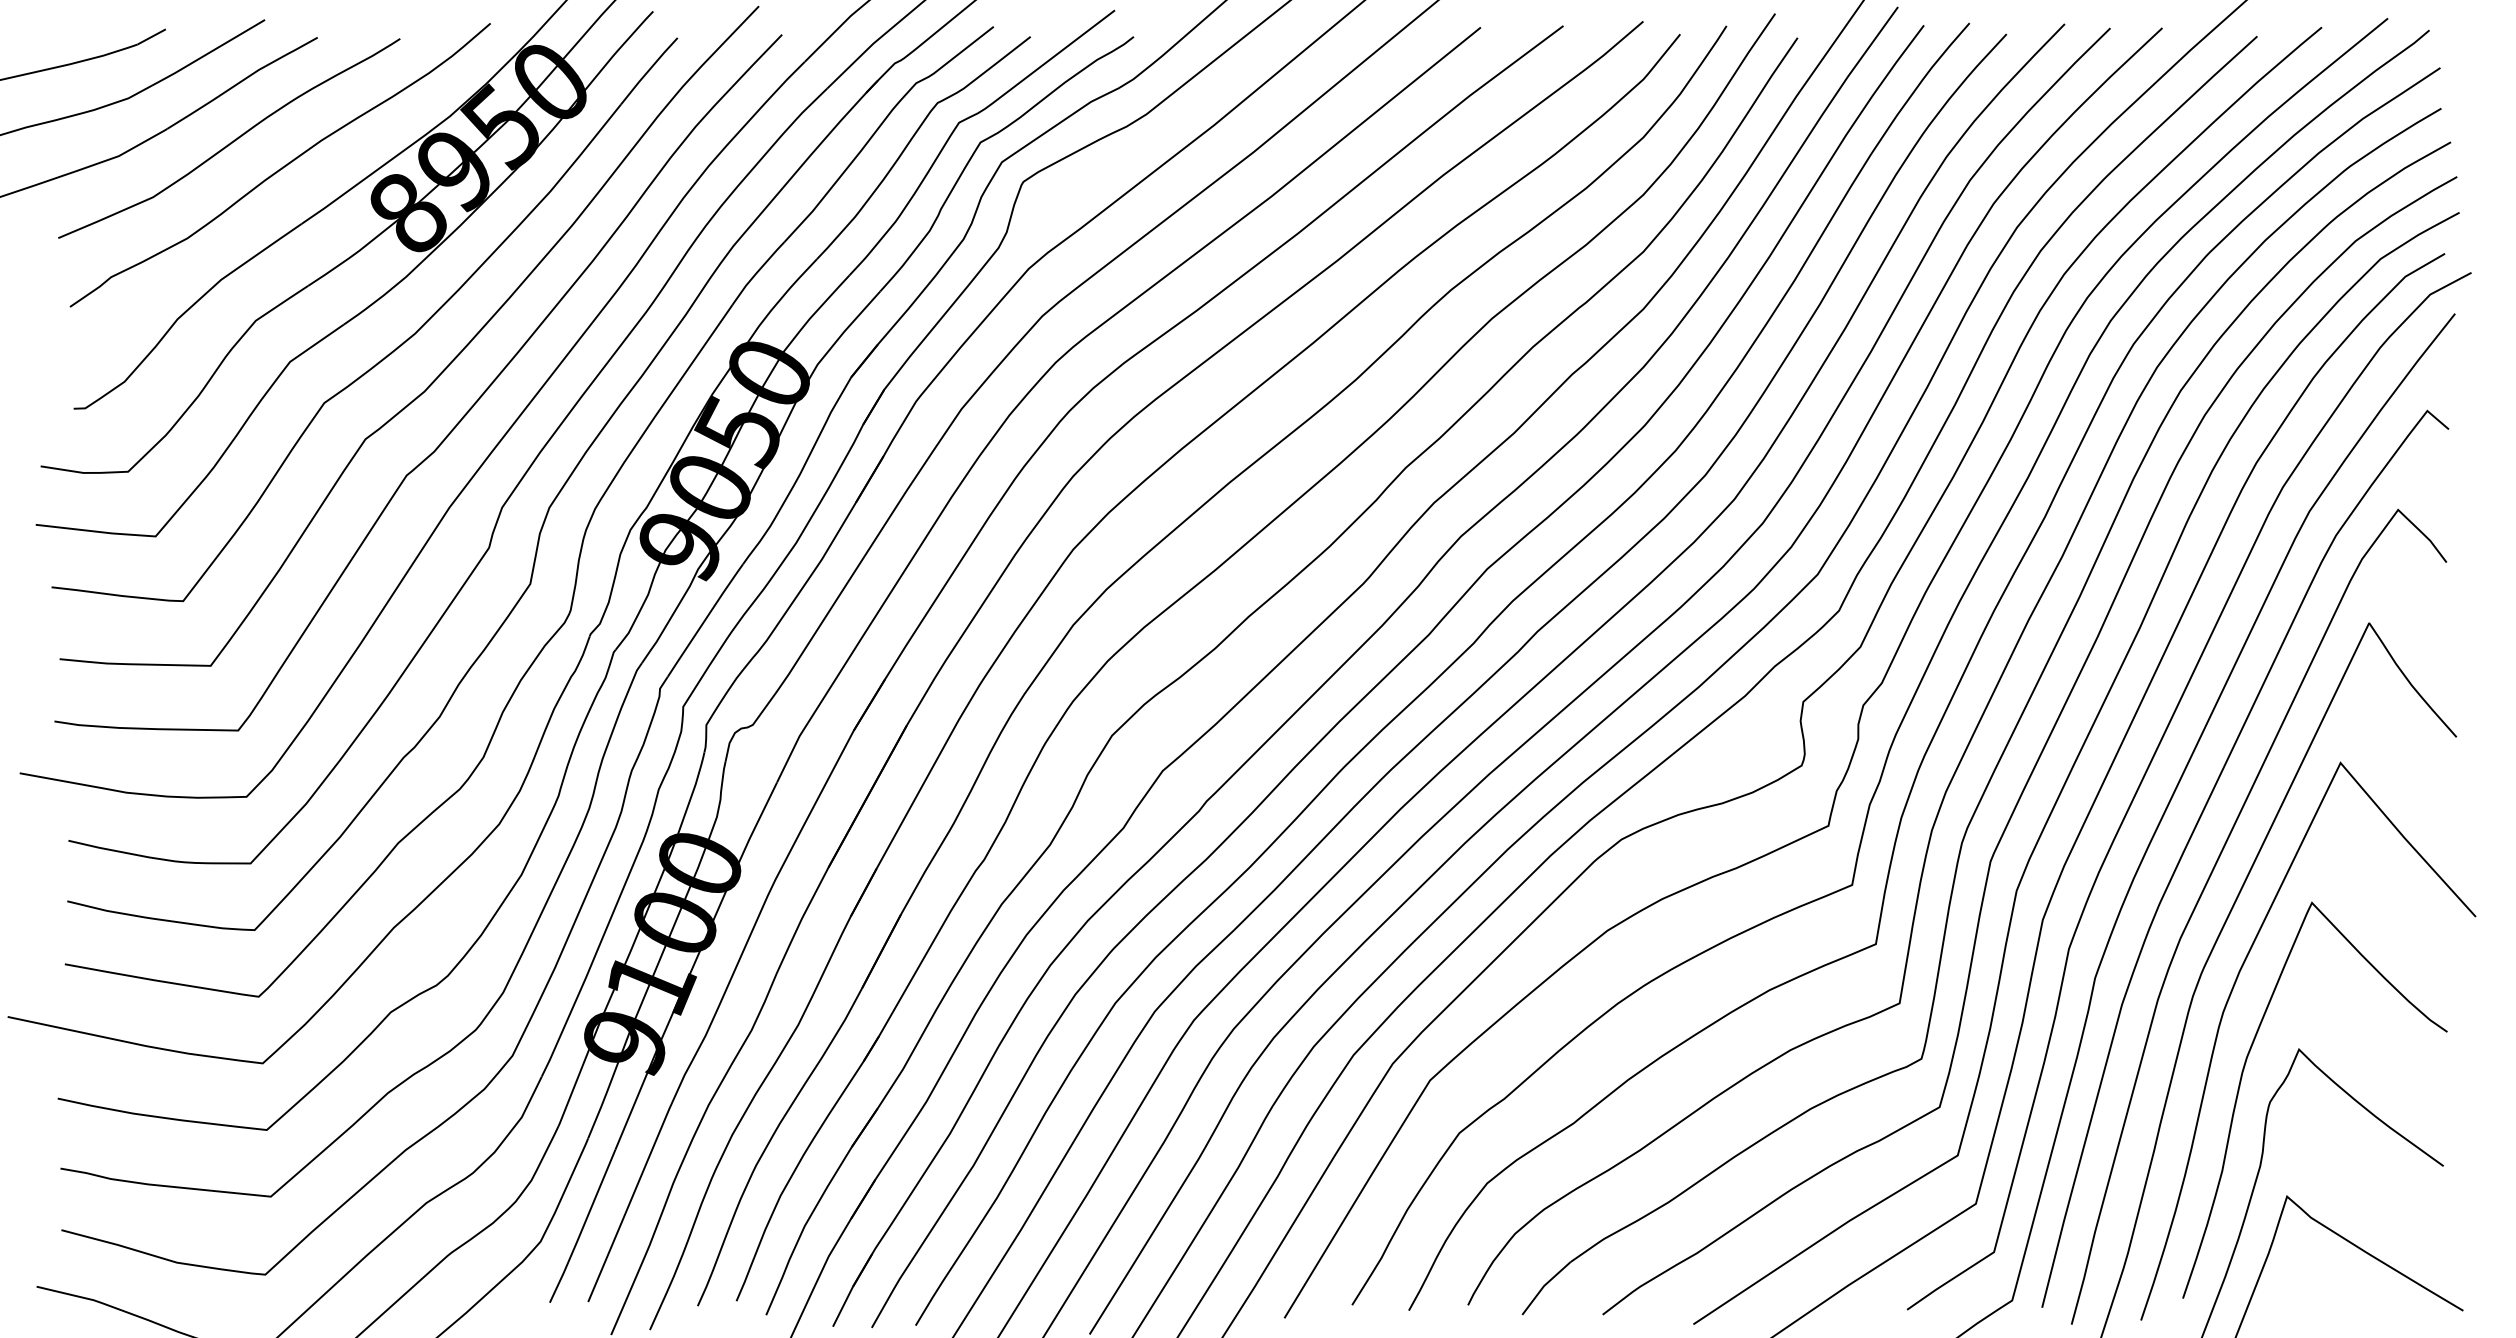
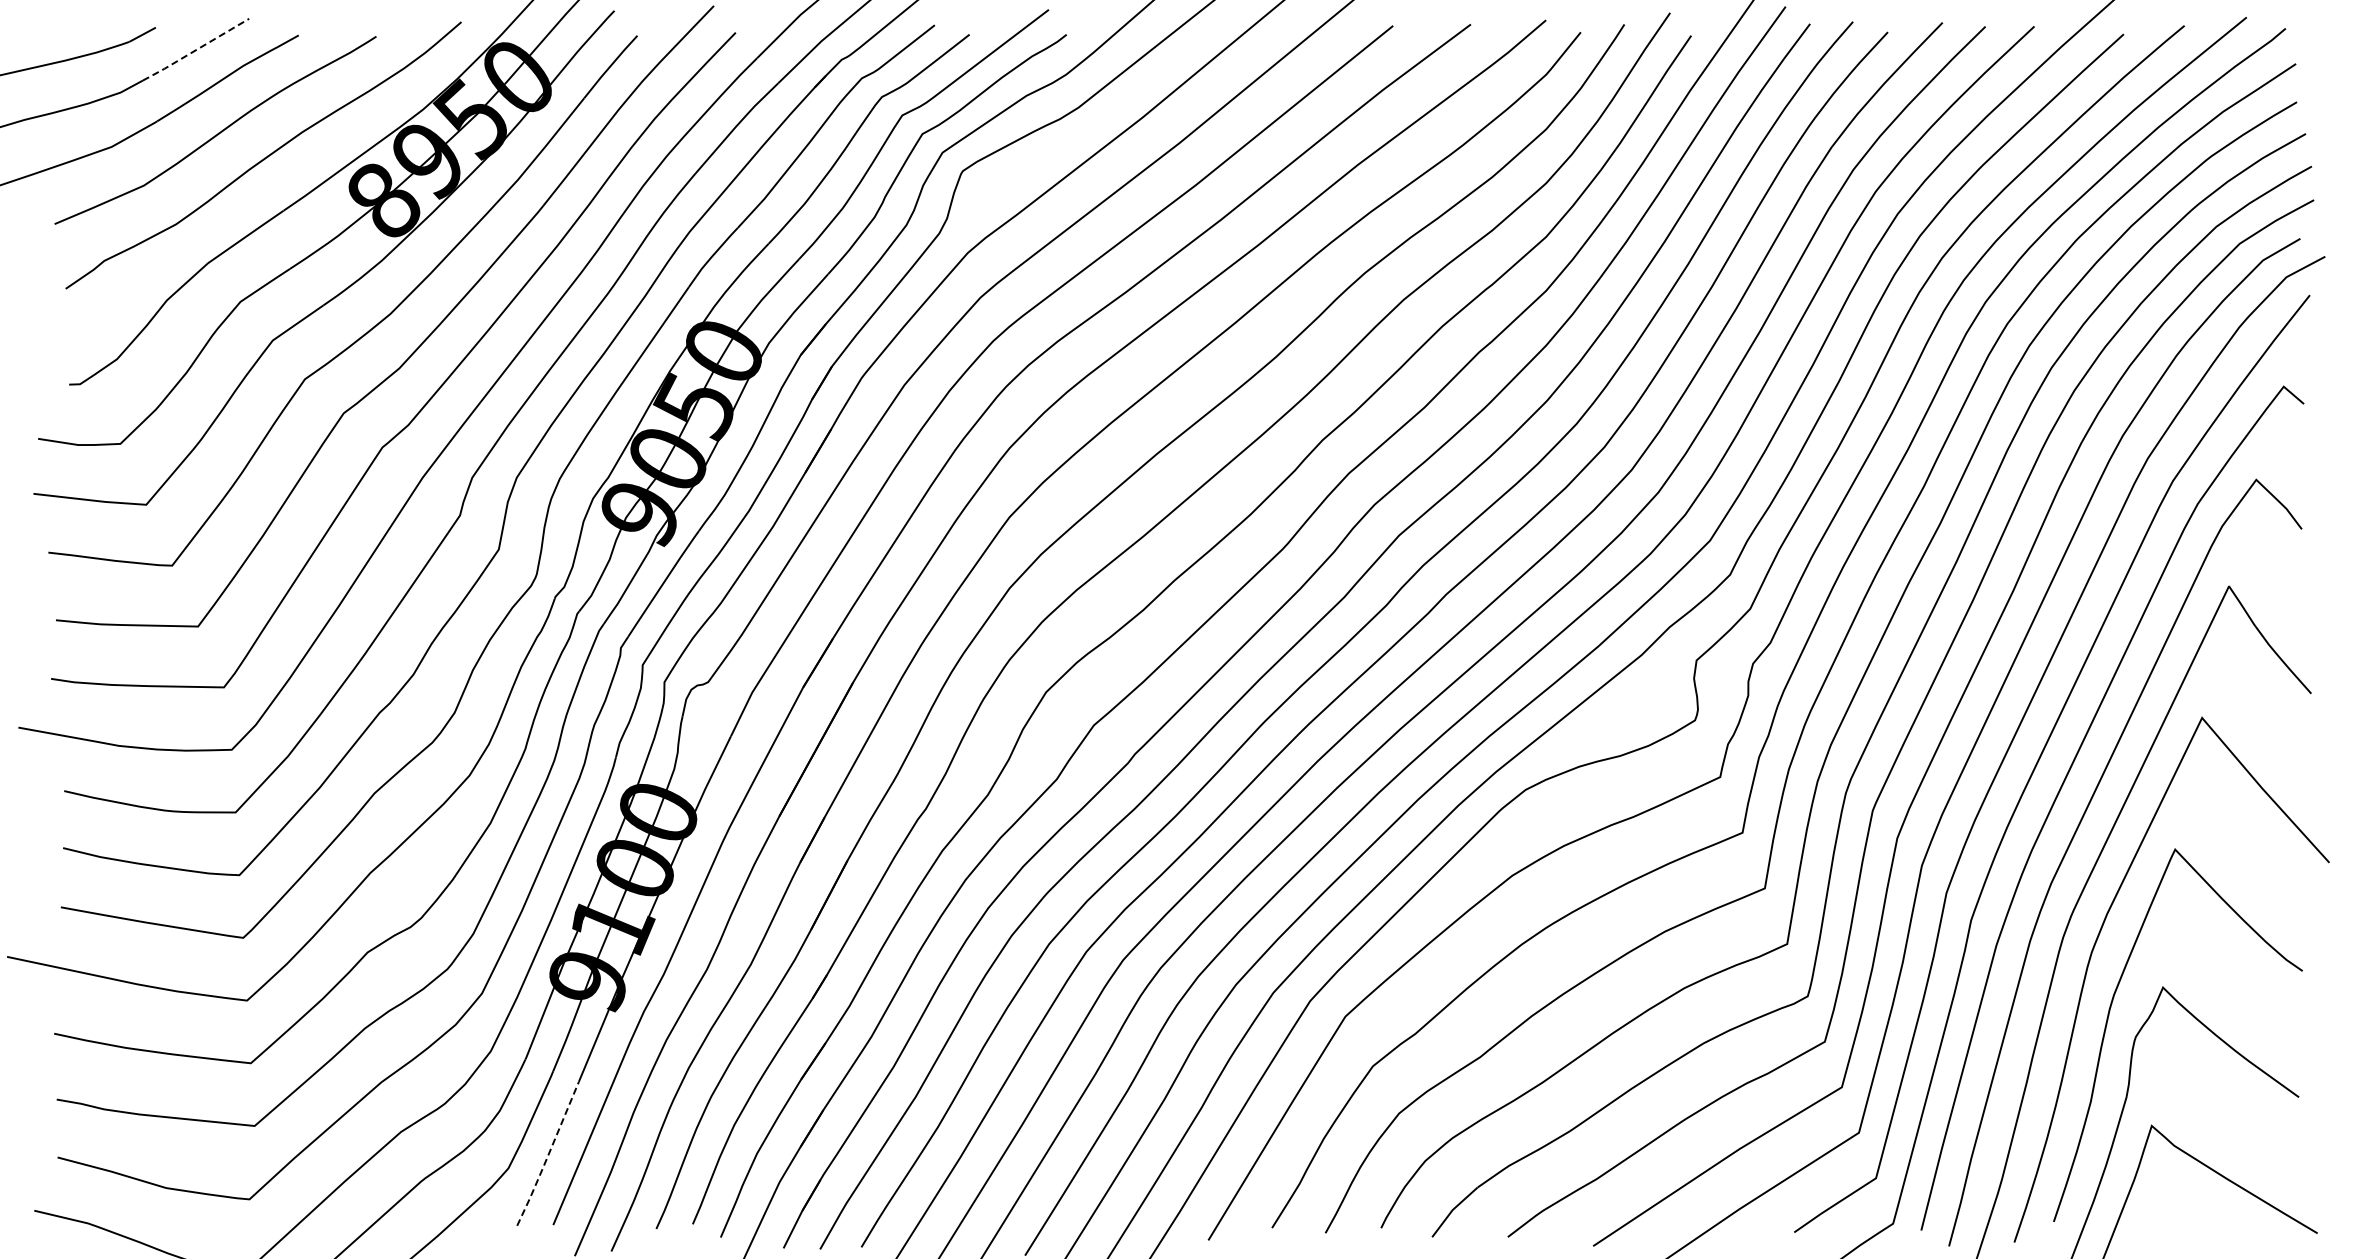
line: (207, 53) -> (195, 50), solid -> dashed
line: (583, 1228) -> (548, 1155), solid -> dashed

